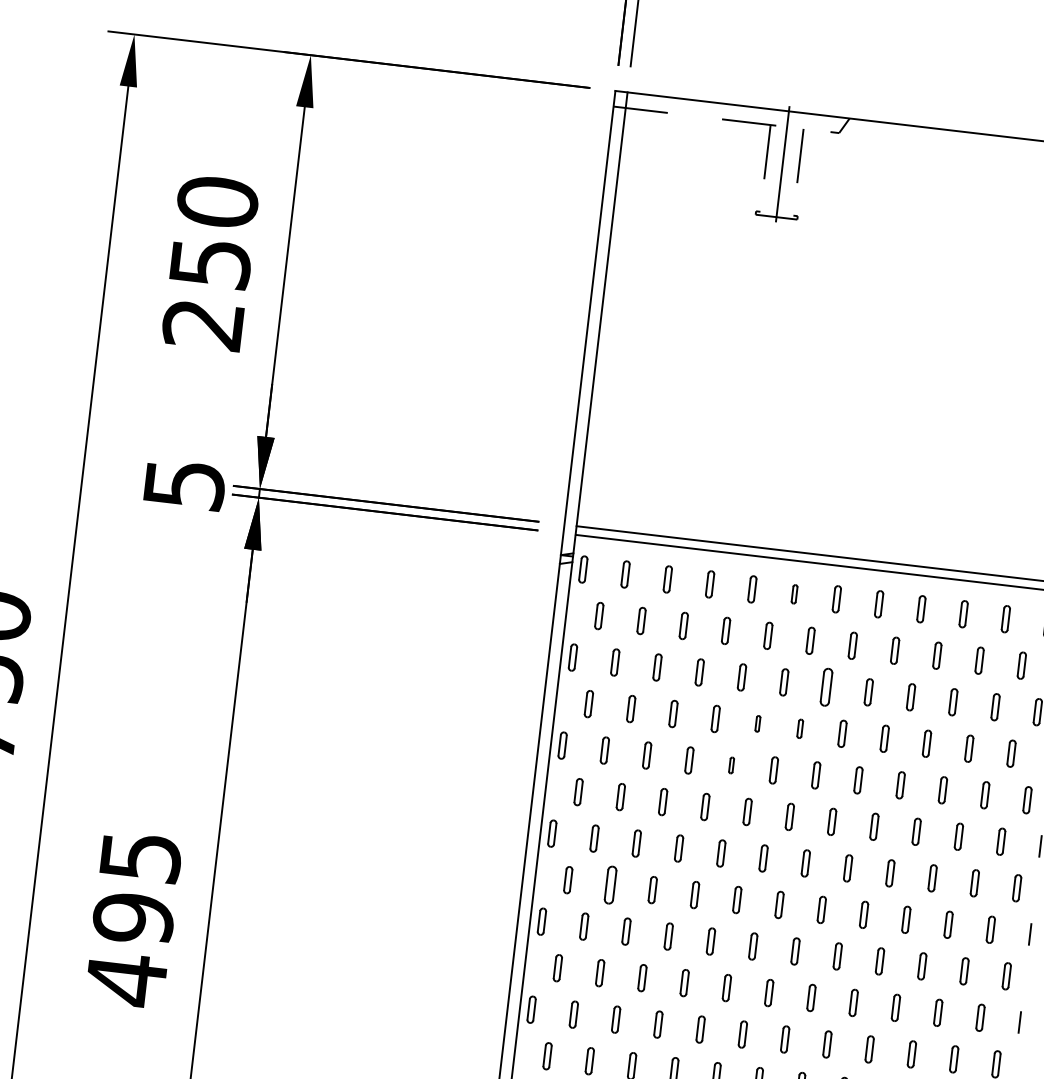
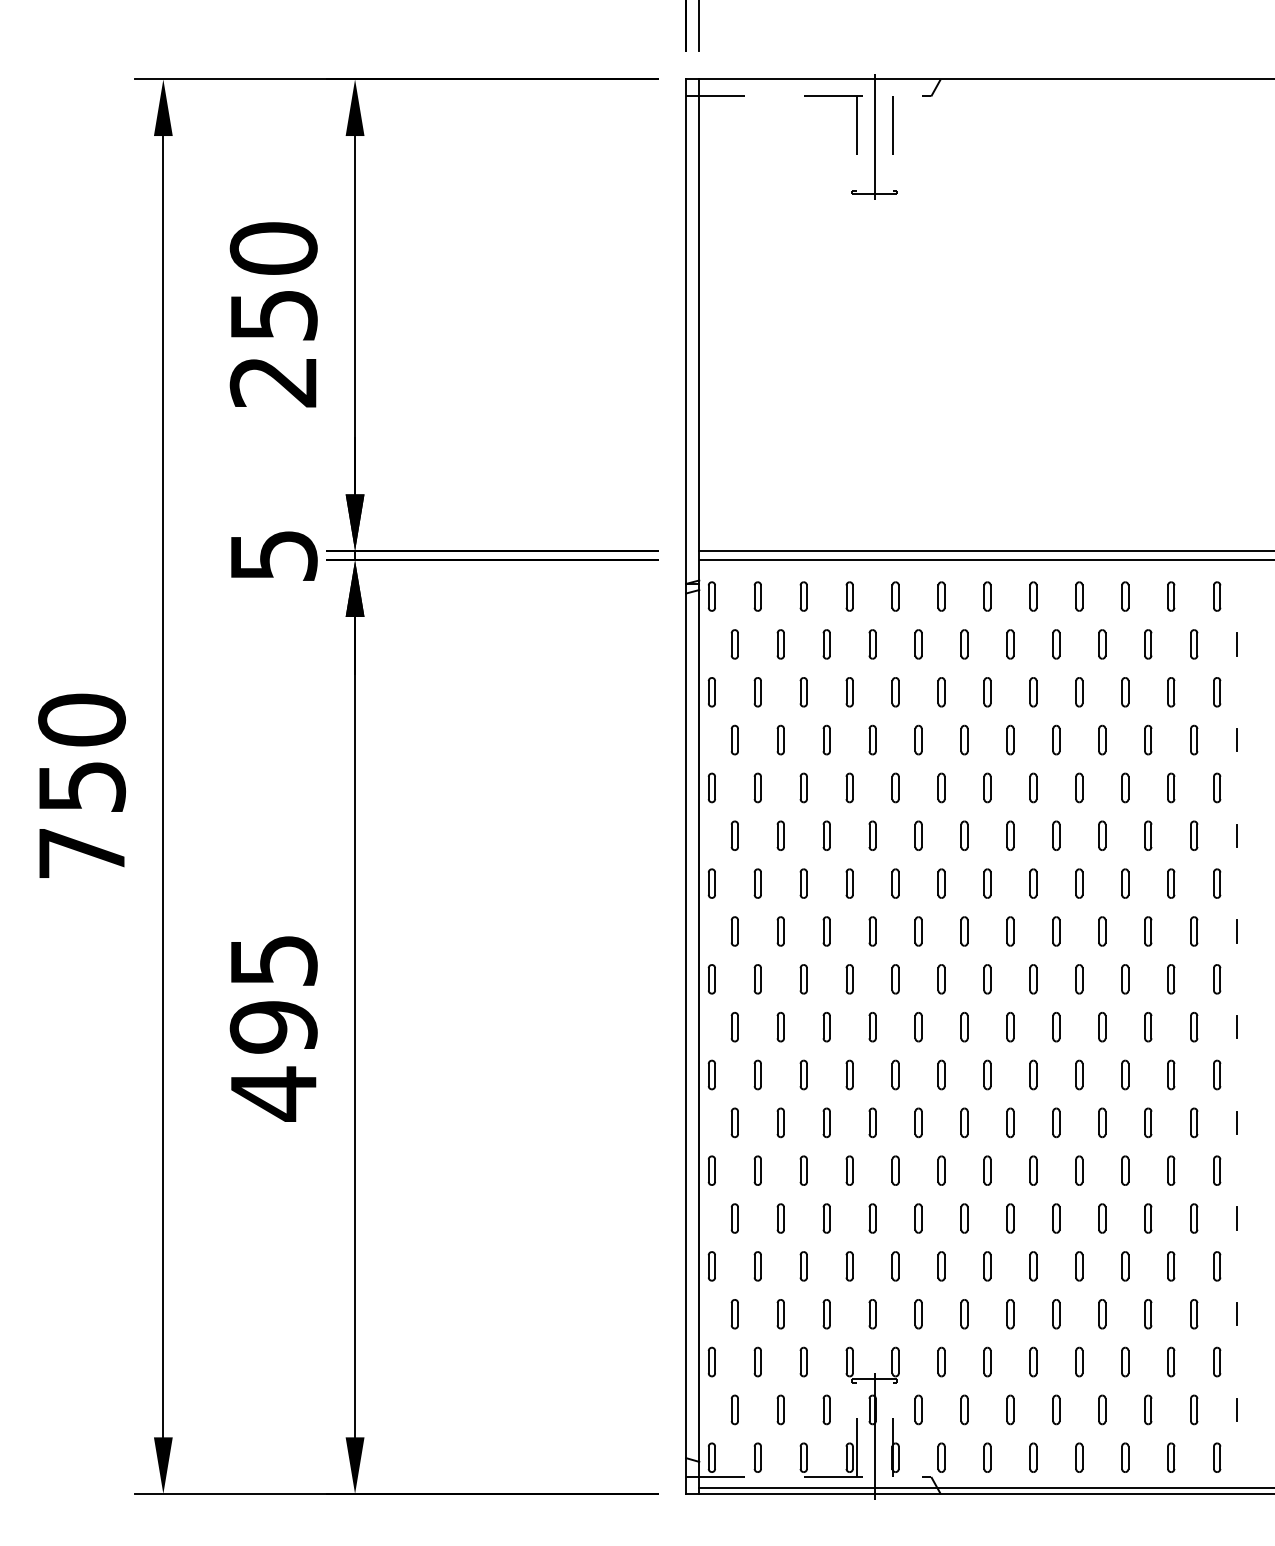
part: (794, 594) -> (941, 596), size x1.43
part: (826, 687) -> (987, 692), size x0.71
part: (757, 723) -> (918, 739), size x1.67
part: (800, 728) -> (964, 739), size x1.43
part: (731, 765) -> (895, 787), size x1.67
part: (610, 885) -> (780, 931), size x0.71

